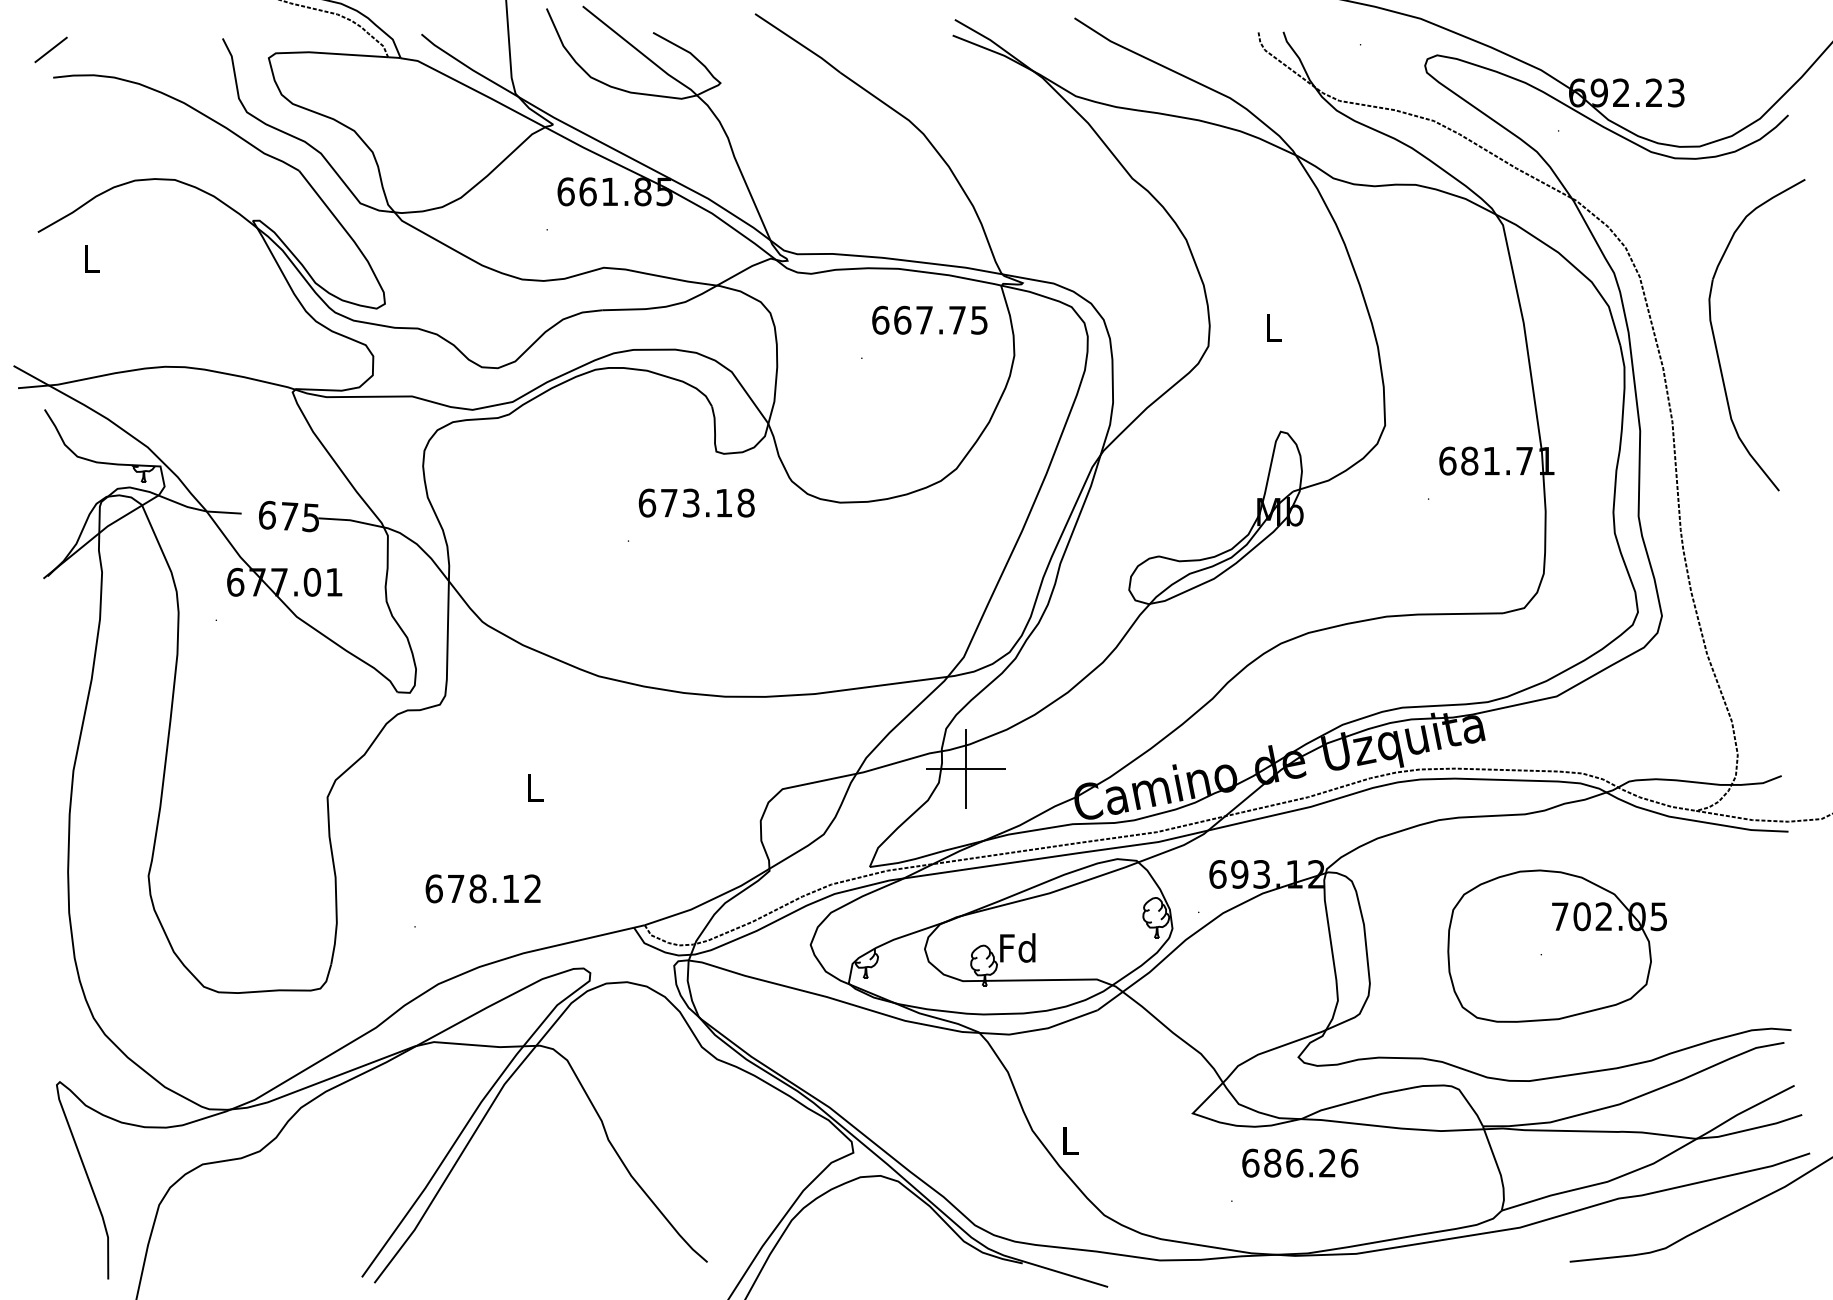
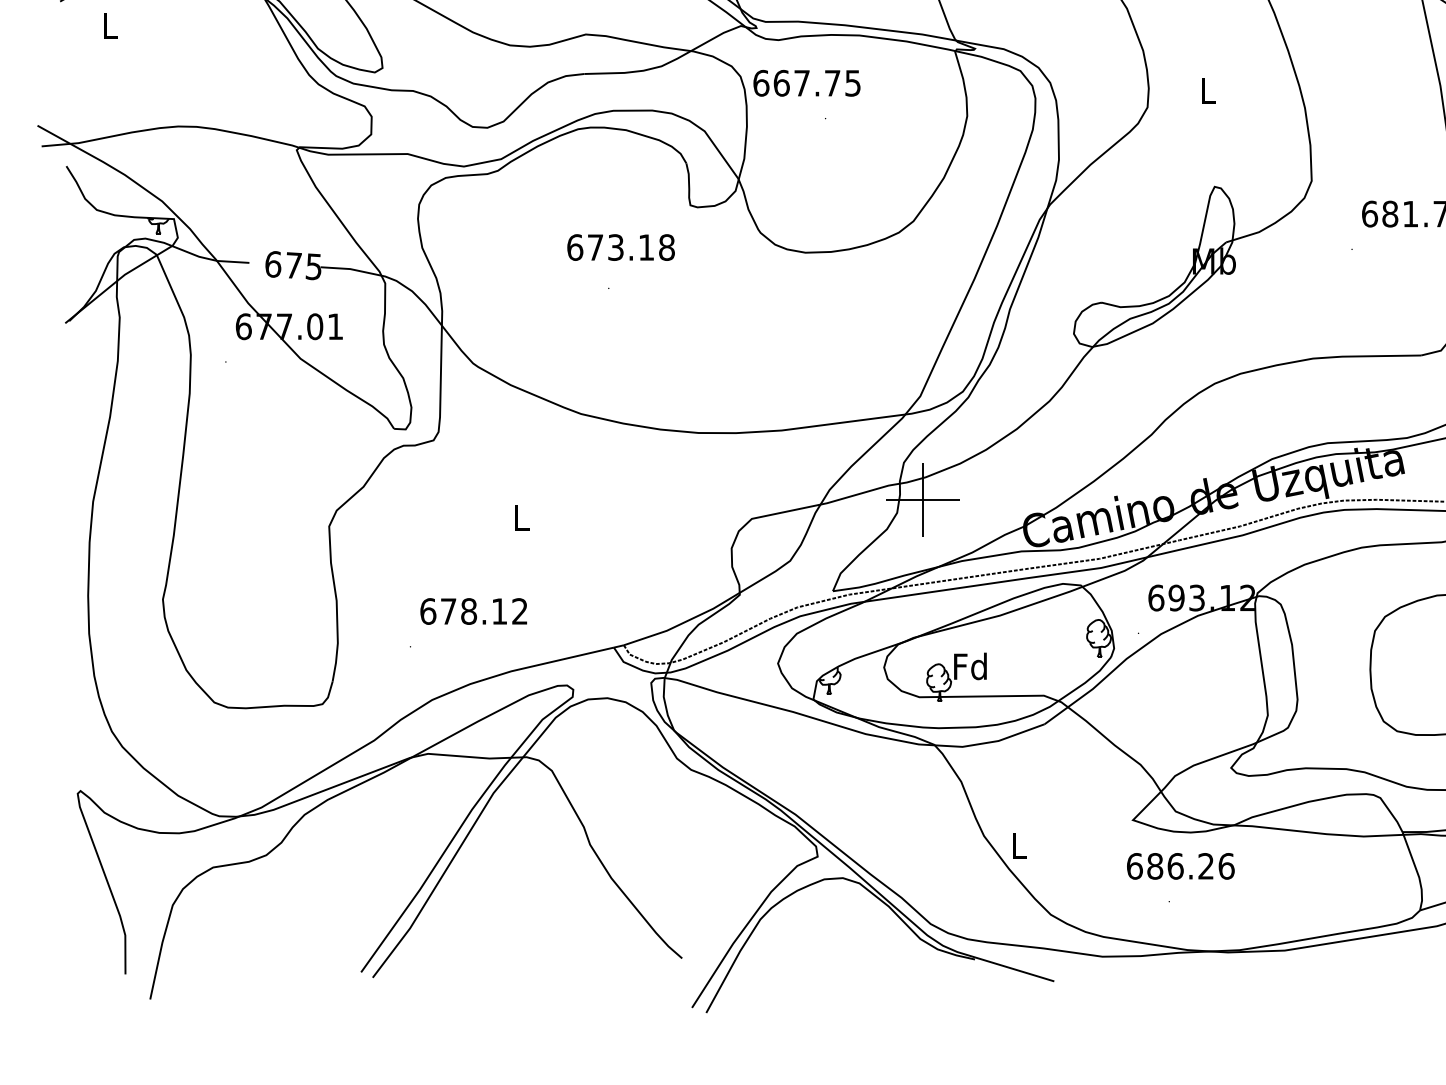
text: (929, 319) -> (806, 82), moved
text: (696, 502) -> (620, 246), moved
text: (1300, 1162) -> (1181, 865), moved

